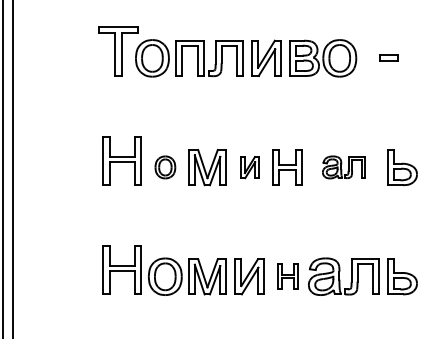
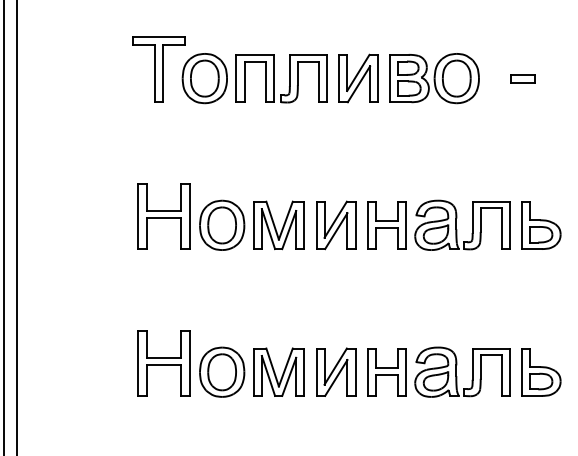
part: (165, 166) -> (222, 224), size x1.67
part: (344, 166) -> (462, 224), size x1.67
part: (250, 167) -> (336, 225), size x1.67
part: (287, 276) -> (386, 372), size x1.43

